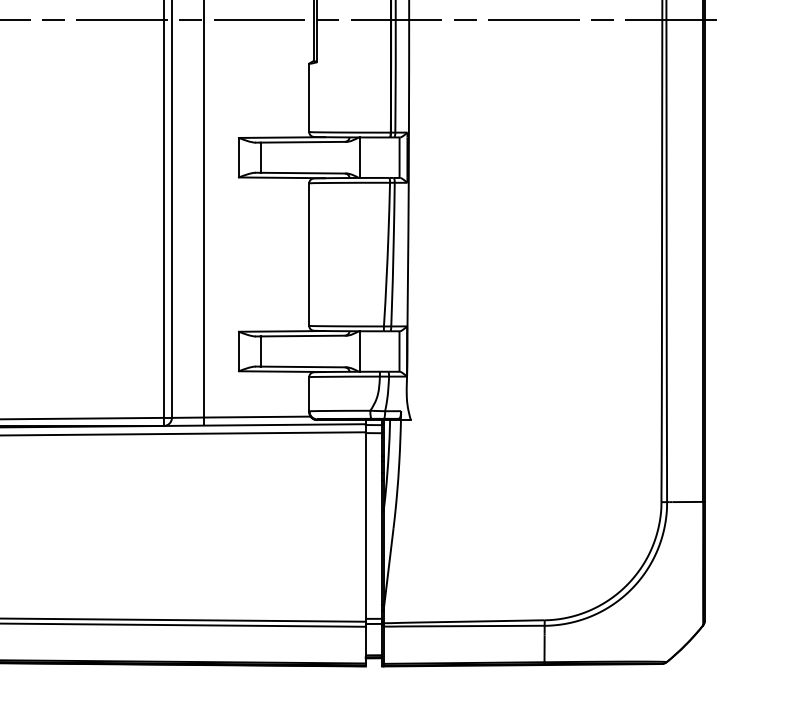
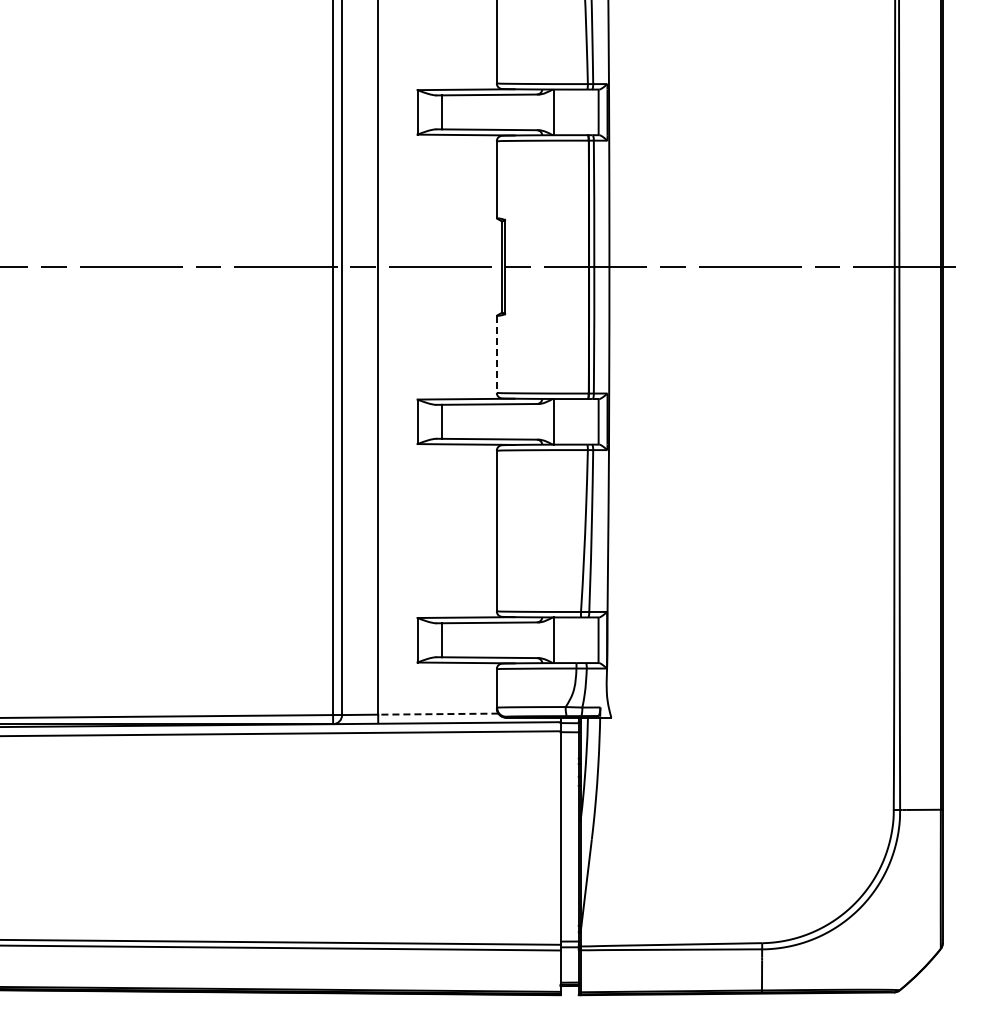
line: (308, 97) -> (496, 354), solid -> dashed
line: (256, 417) -> (437, 714), solid -> dashed

